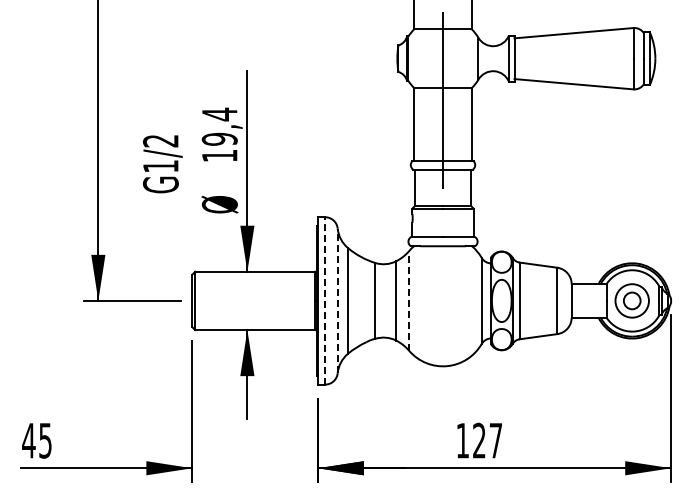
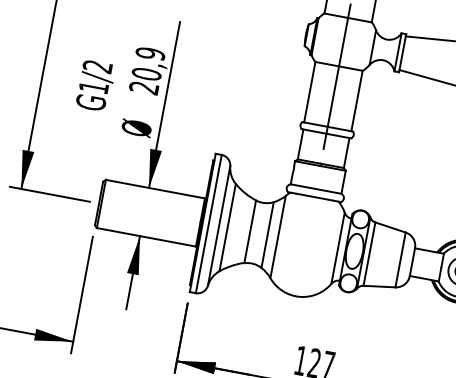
text: (219, 134) -> (147, 70), 19,4 -> 20,9
line: (325, 300) -> (209, 223), dashed -> solid
line: (337, 300) -> (219, 225), dashed -> solid
line: (409, 300) -> (278, 236), dashed -> solid

